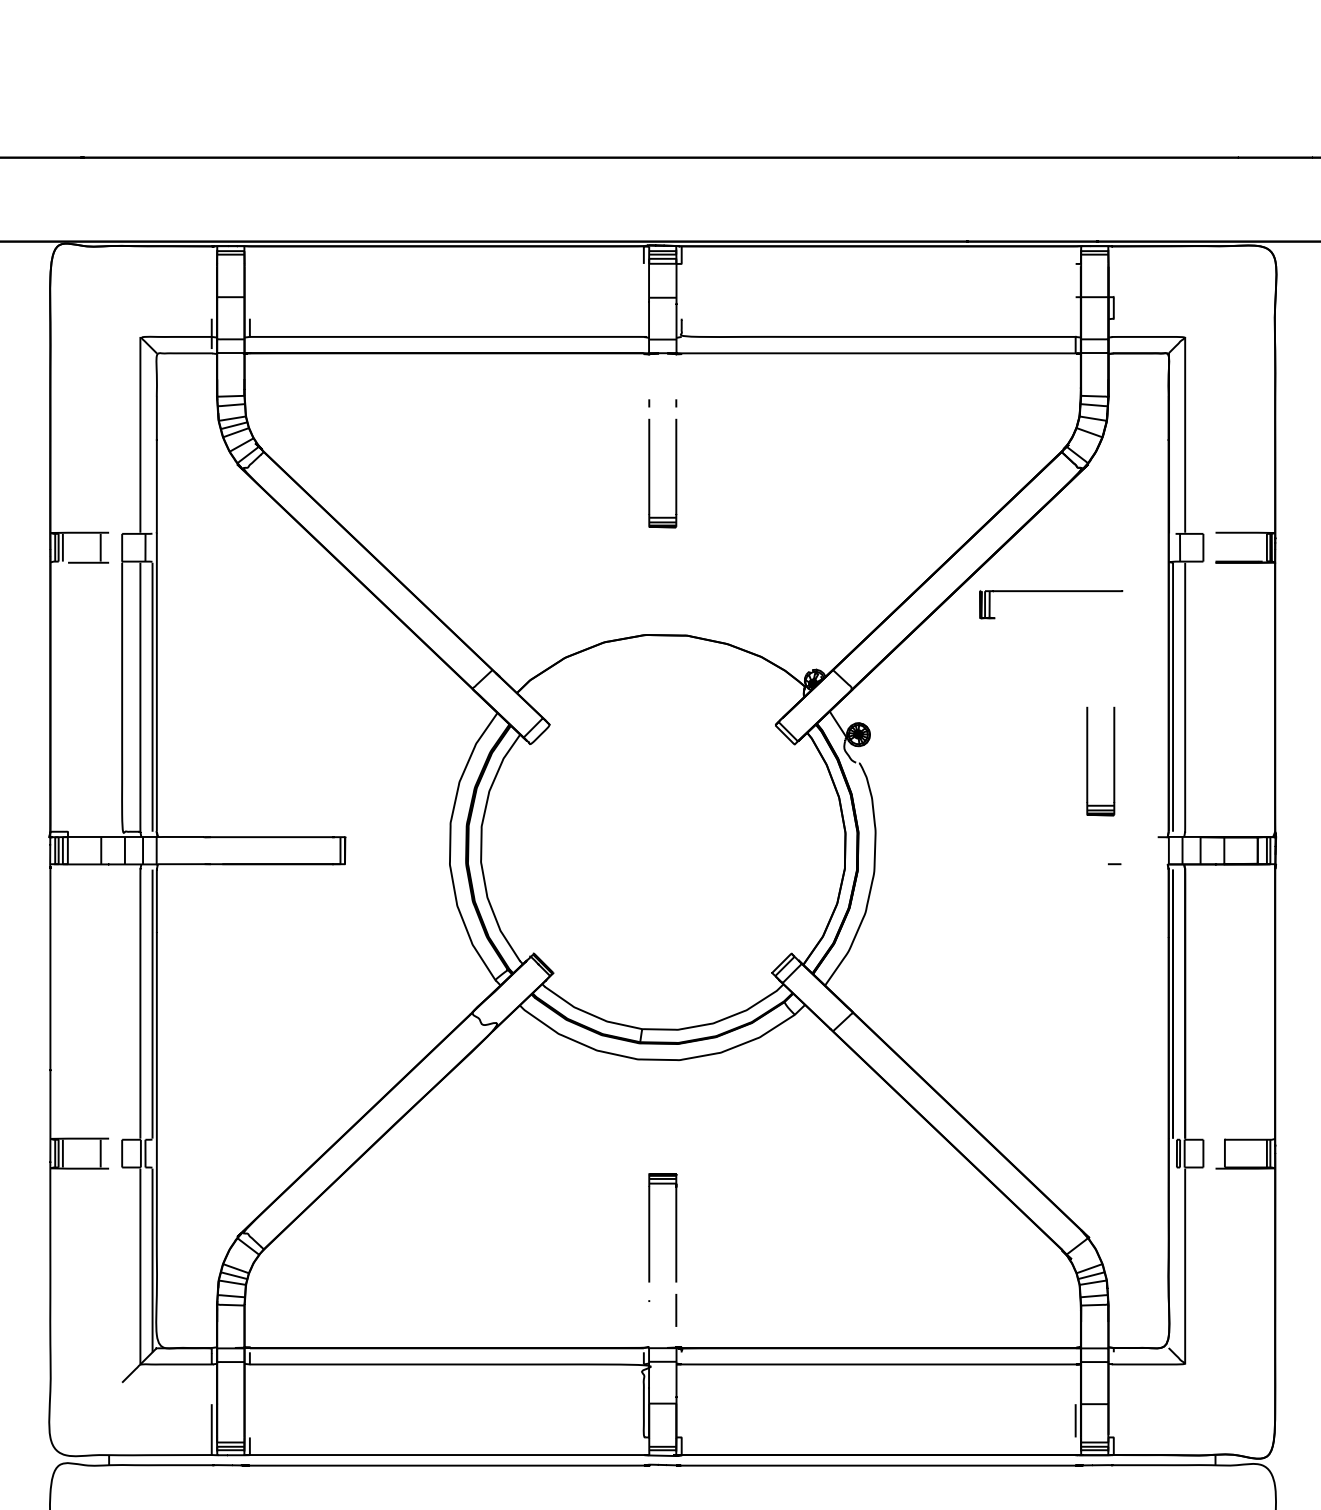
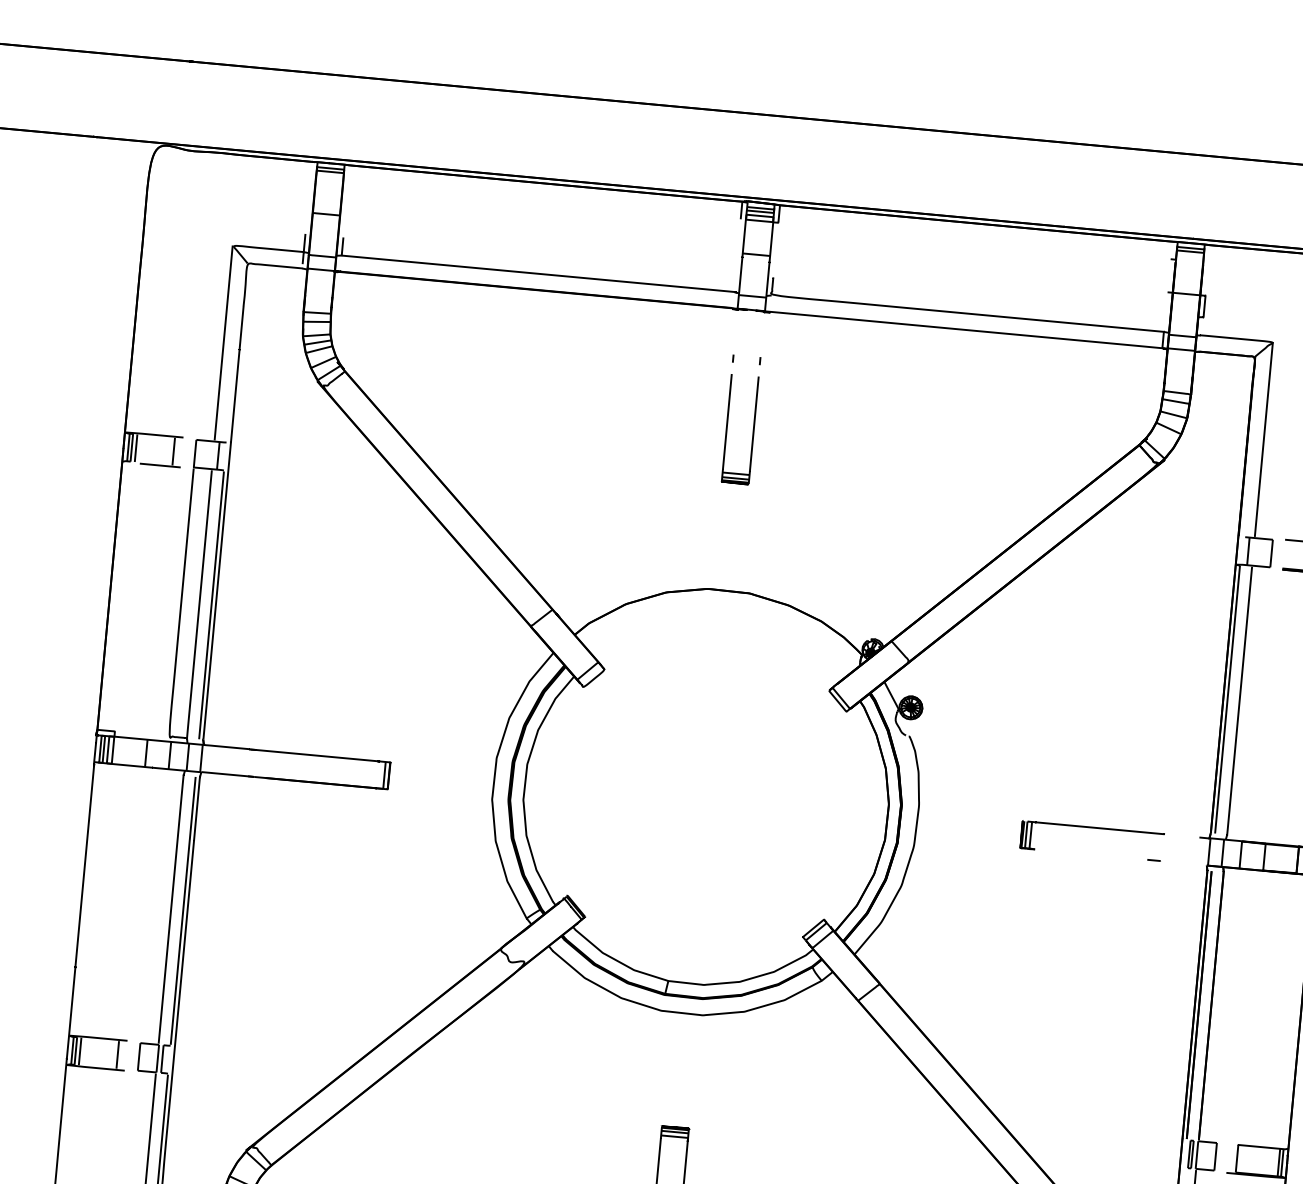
part: (1051, 592) -> (1093, 829), moved
part: (1088, 761) -> (1137, 755), removed

